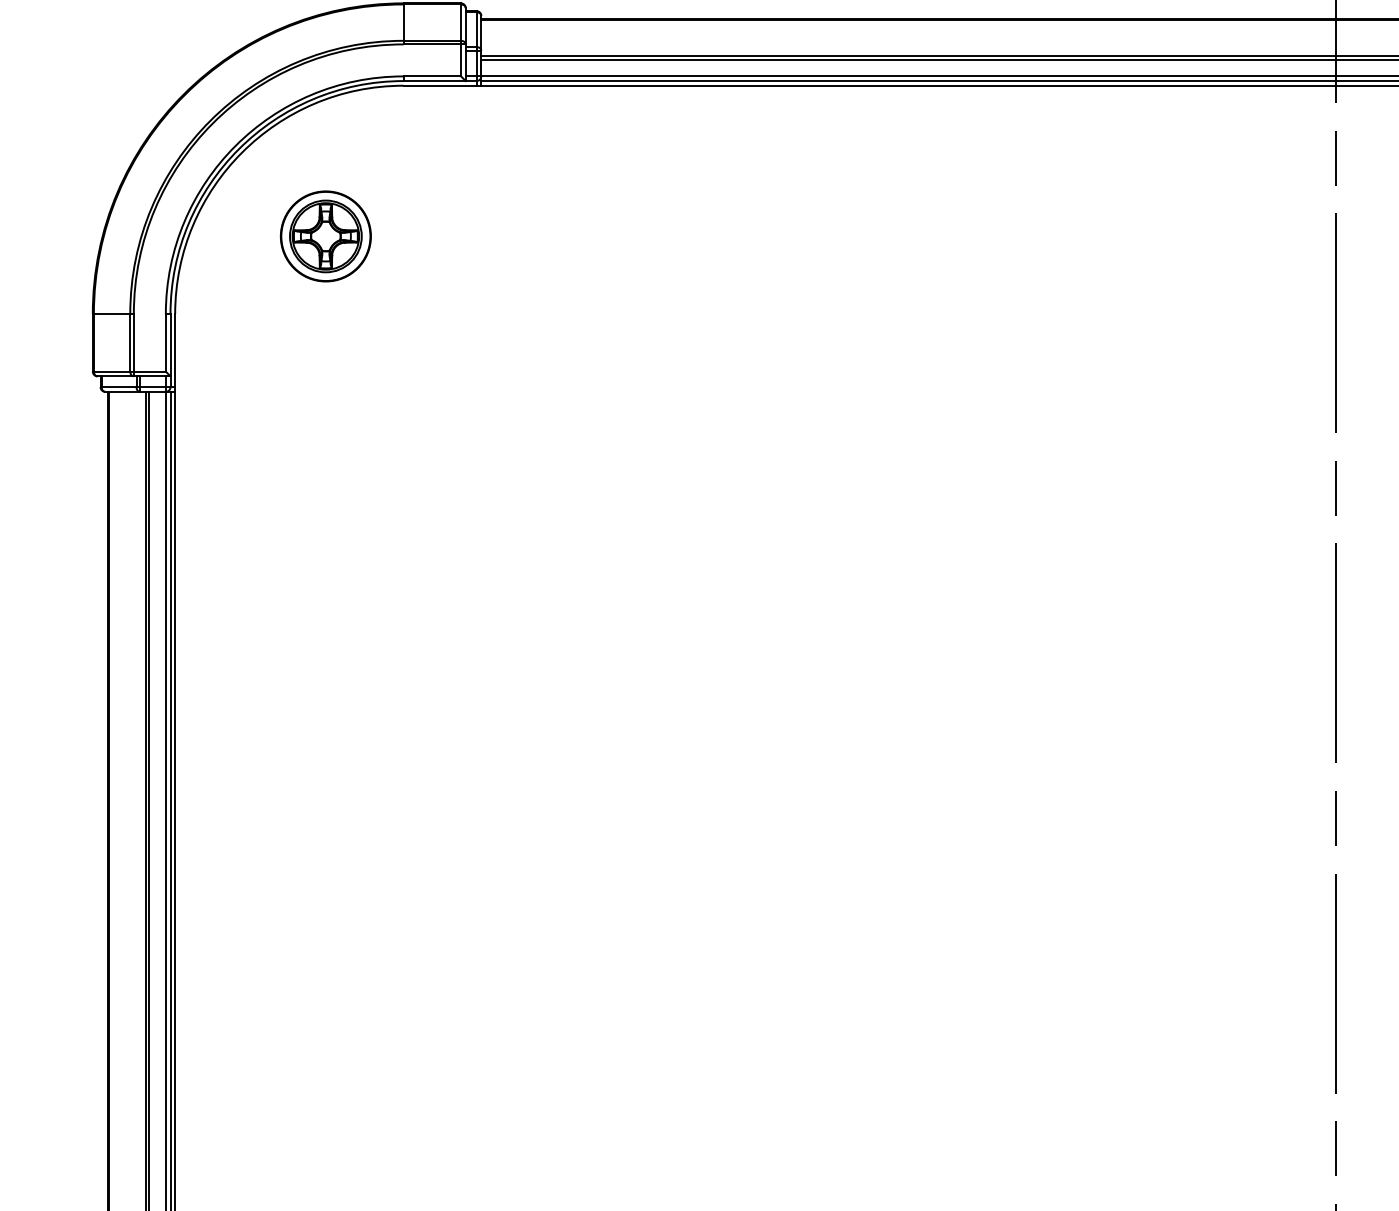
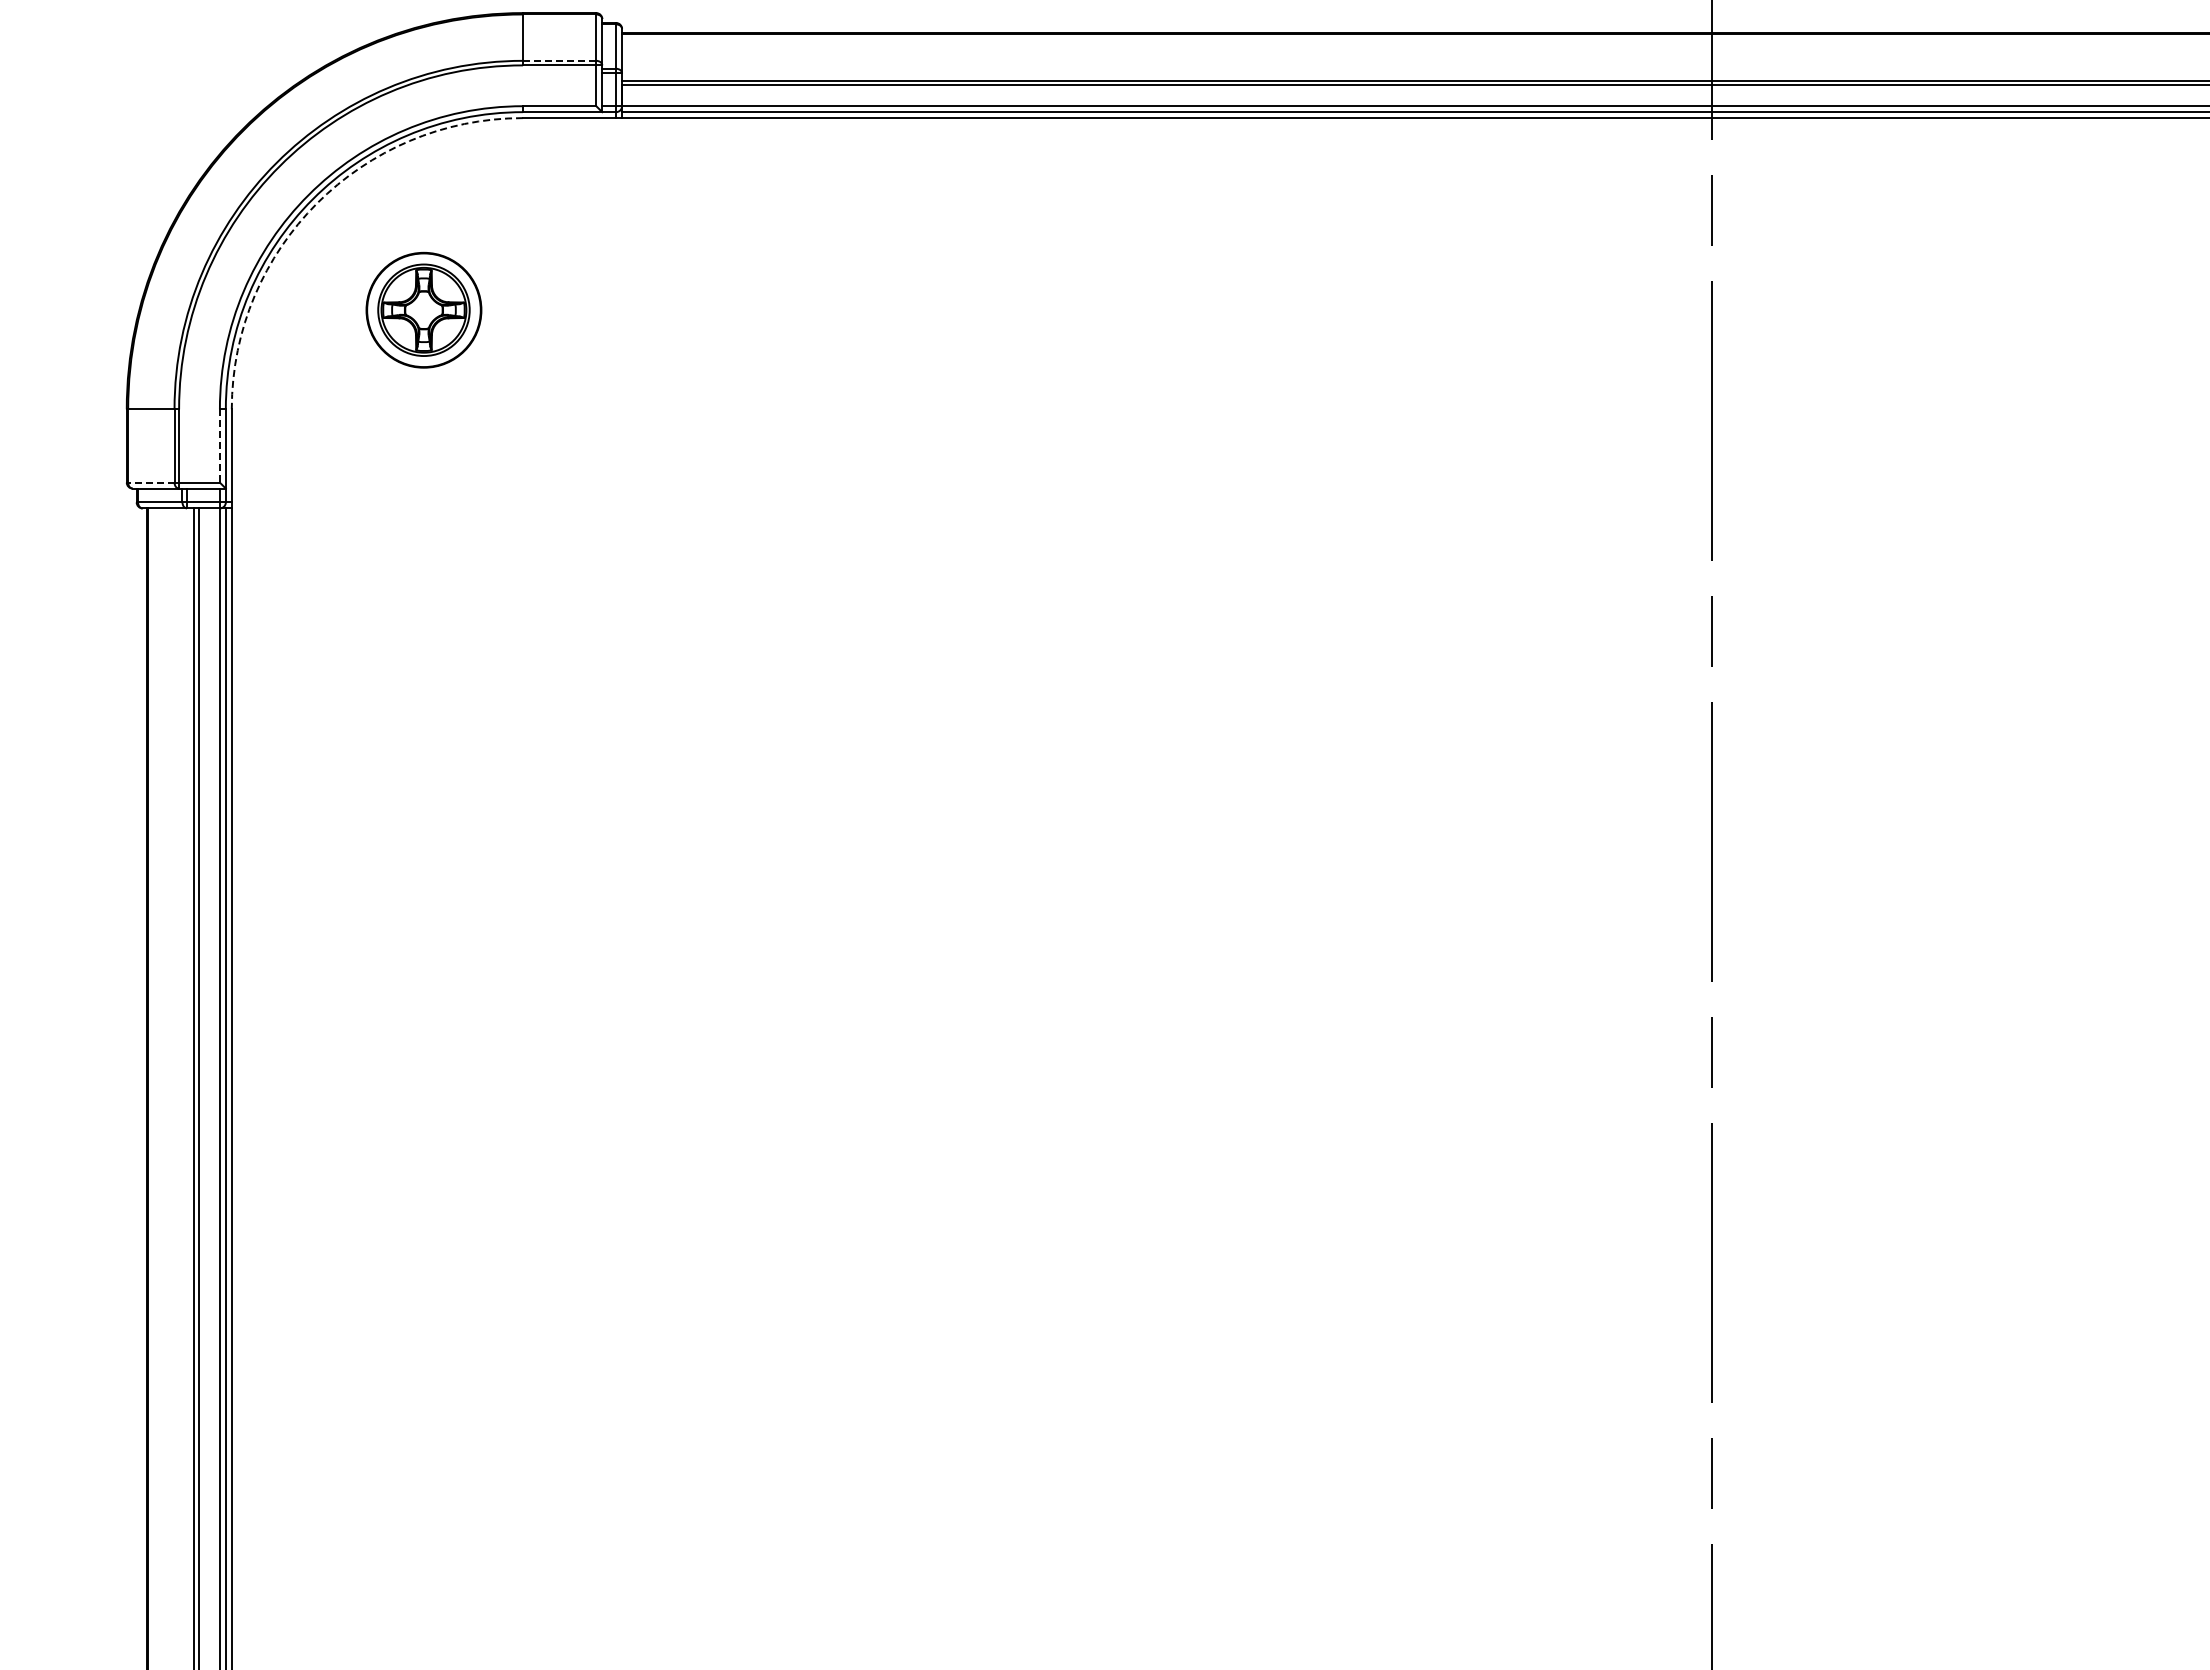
line: (432, 40) -> (559, 60), solid -> dashed
arc: (242, 152) -> (317, 203), solid -> dashed
line: (165, 342) -> (219, 445), solid -> dashed
line: (111, 371) -> (150, 482), solid -> dashed

